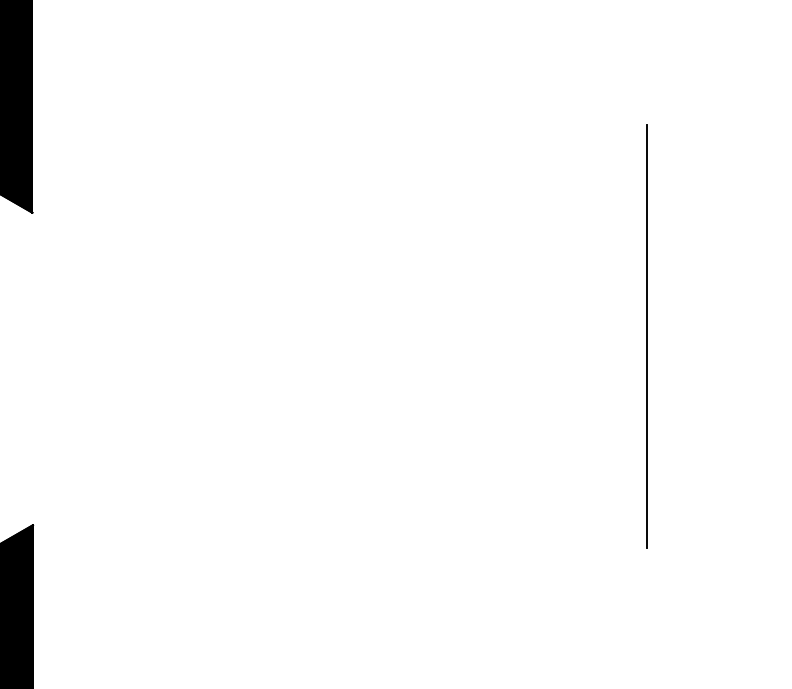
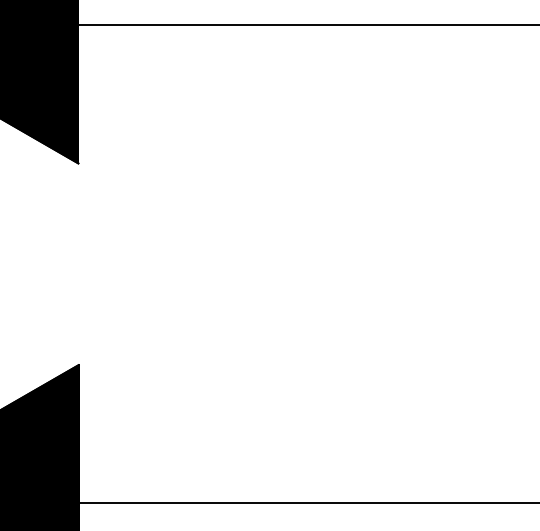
line: (647, 335) -> (475, 242), removed

